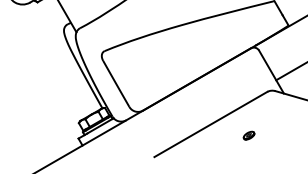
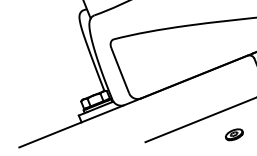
part: (248, 135) -> (233, 134), size x1.67

